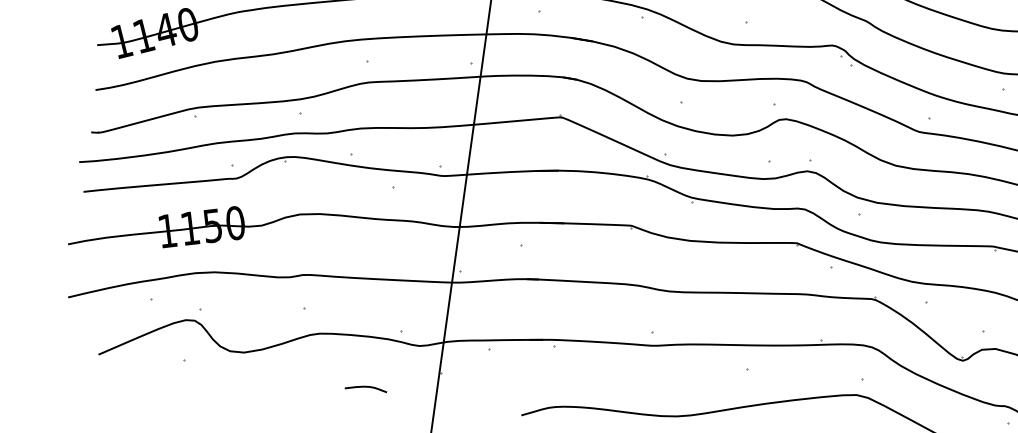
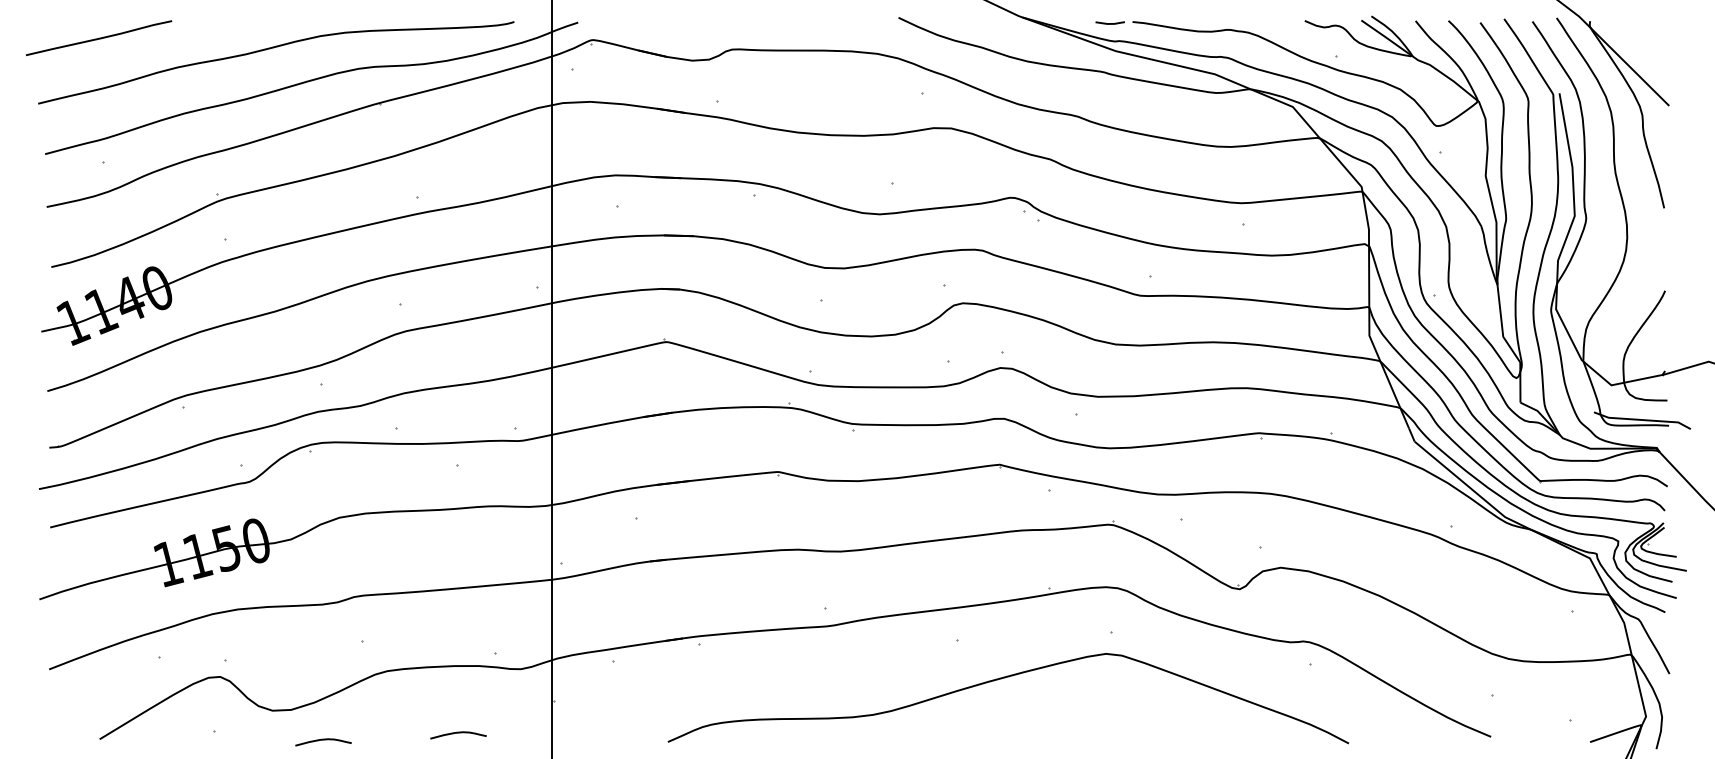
curve: (265, 378) -> (323, 740), added

